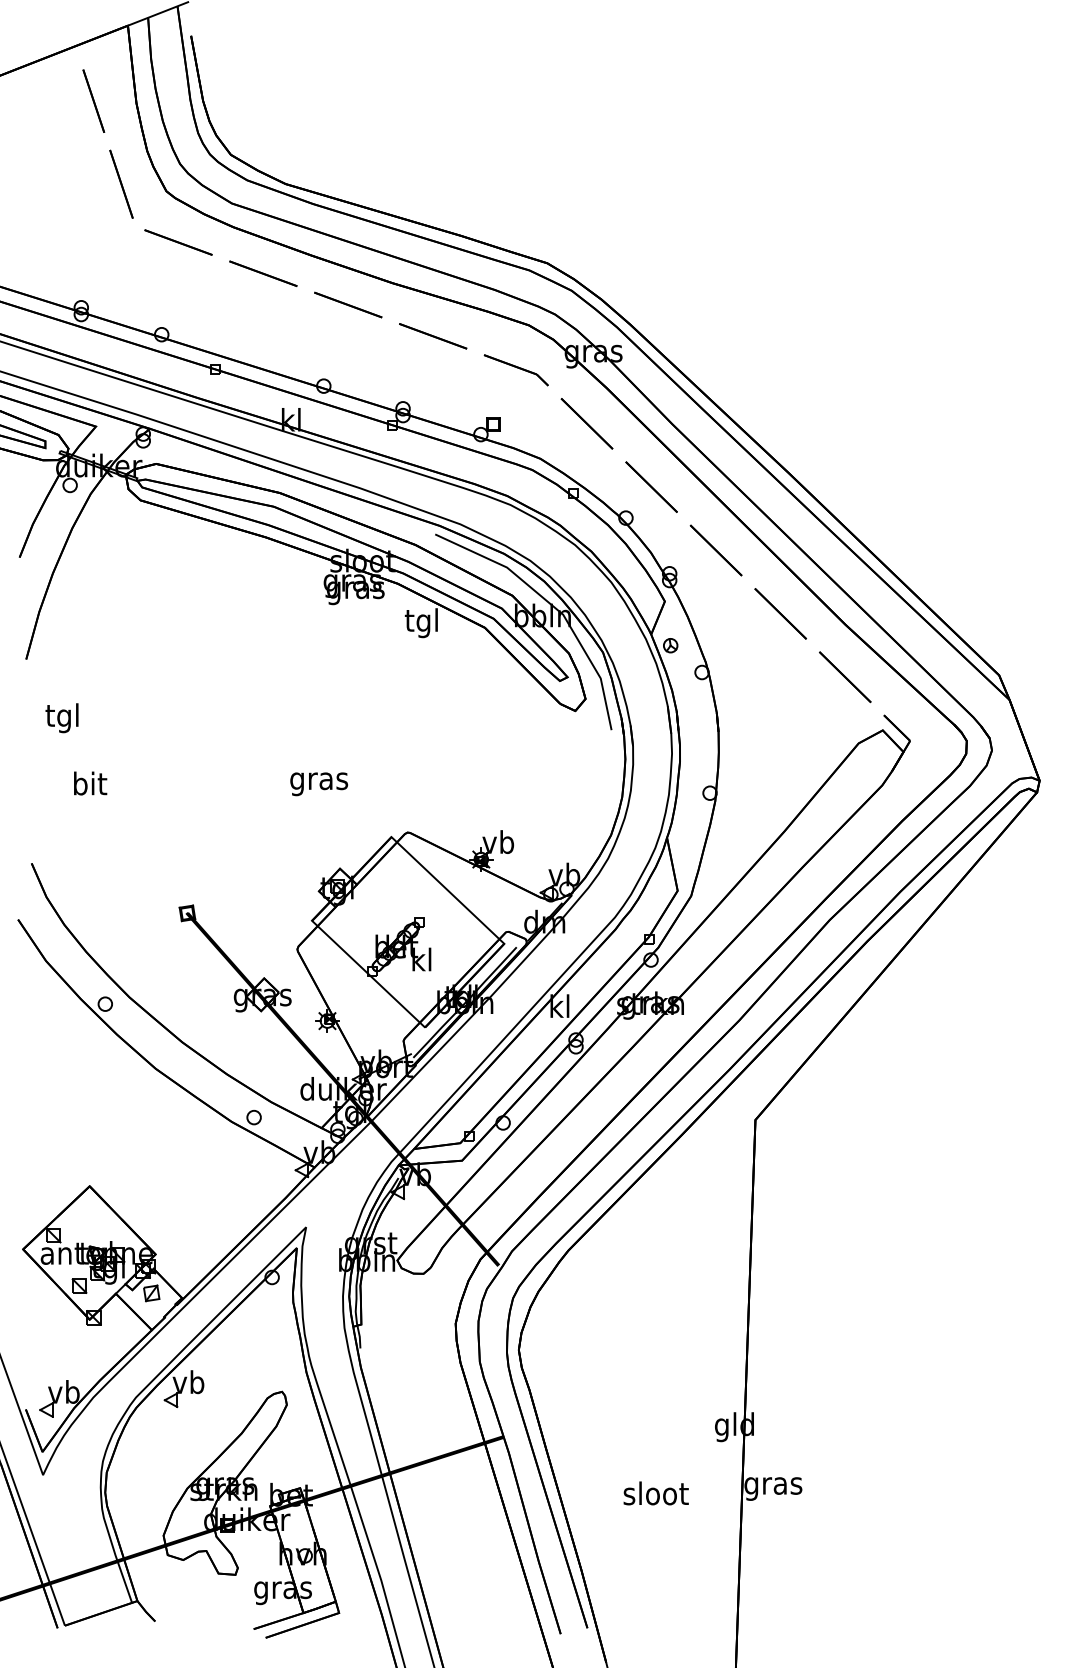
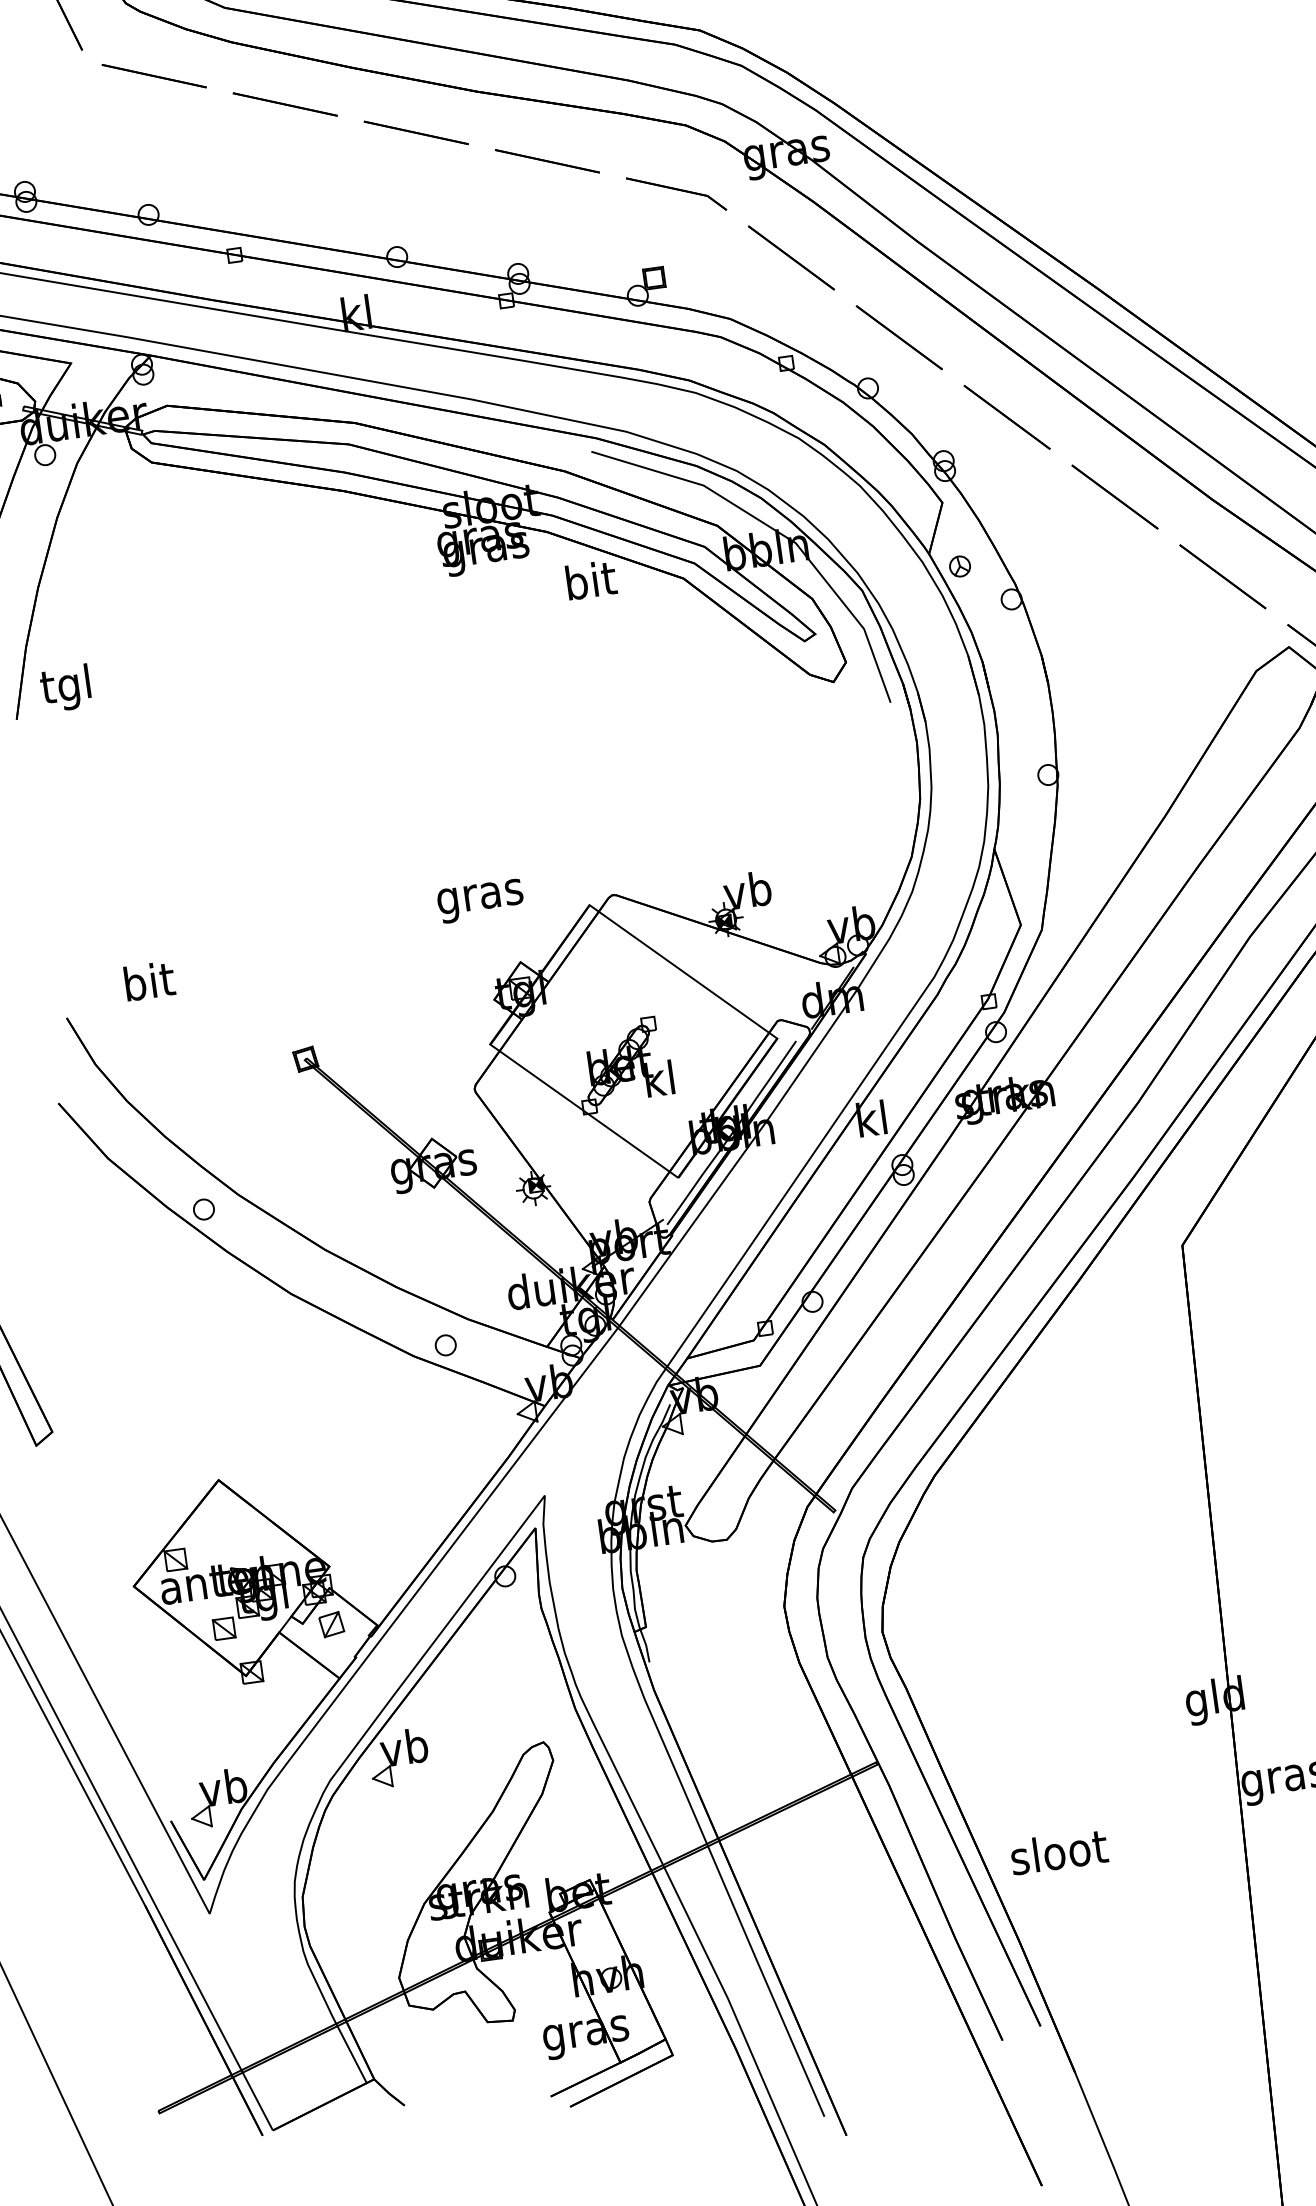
text: (421, 623) -> (589, 585), tgl -> bit
text: (61, 718) -> (65, 689), moved
text: (90, 783) -> (149, 981), moved
text: (319, 784) -> (481, 901), moved
text: (655, 1493) -> (1058, 1852), moved

